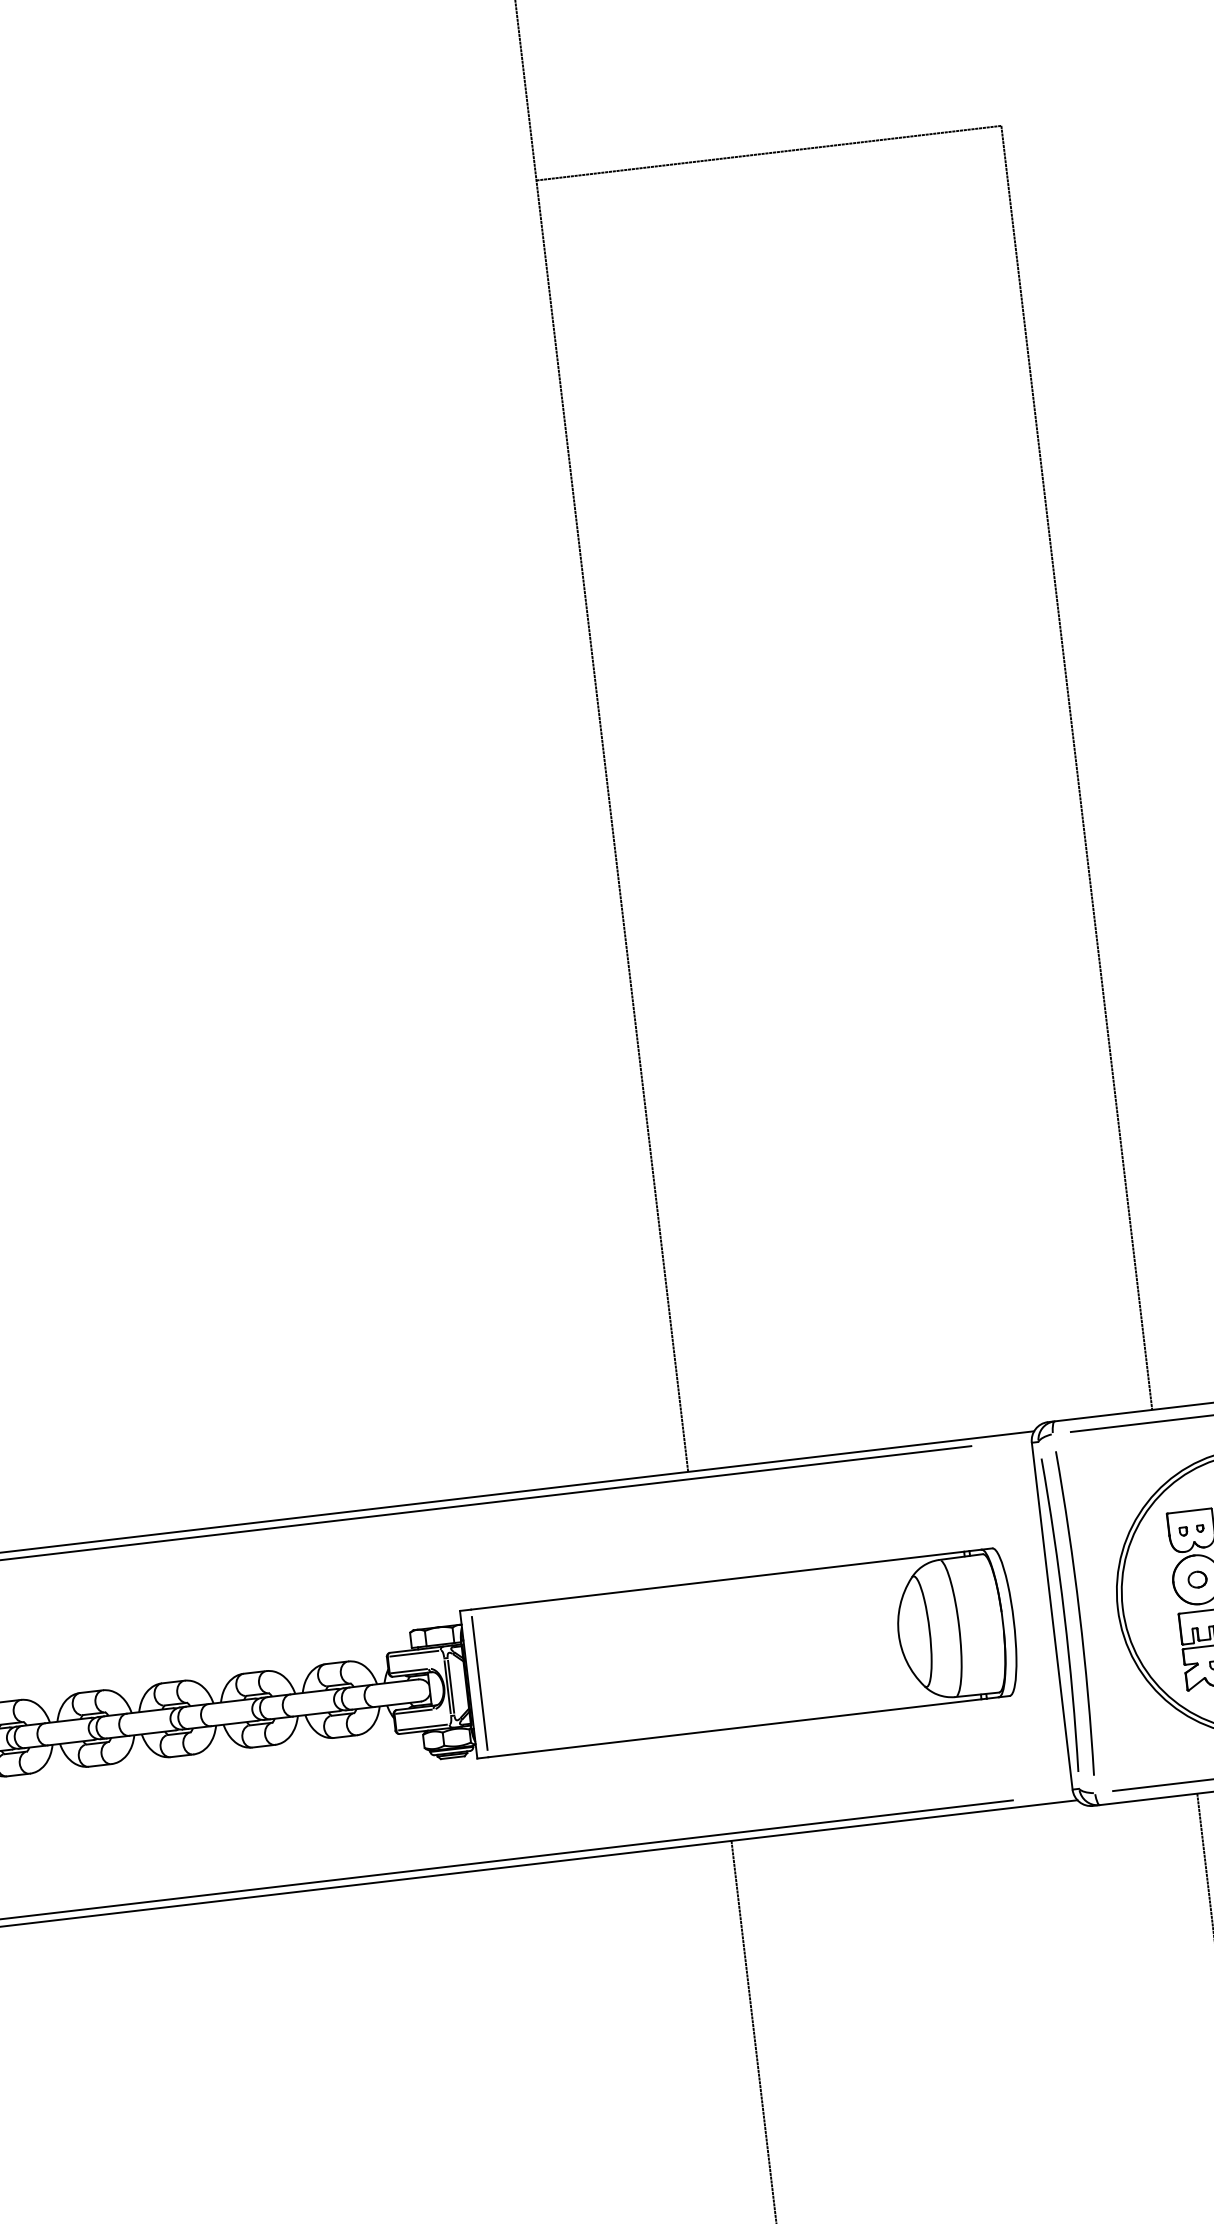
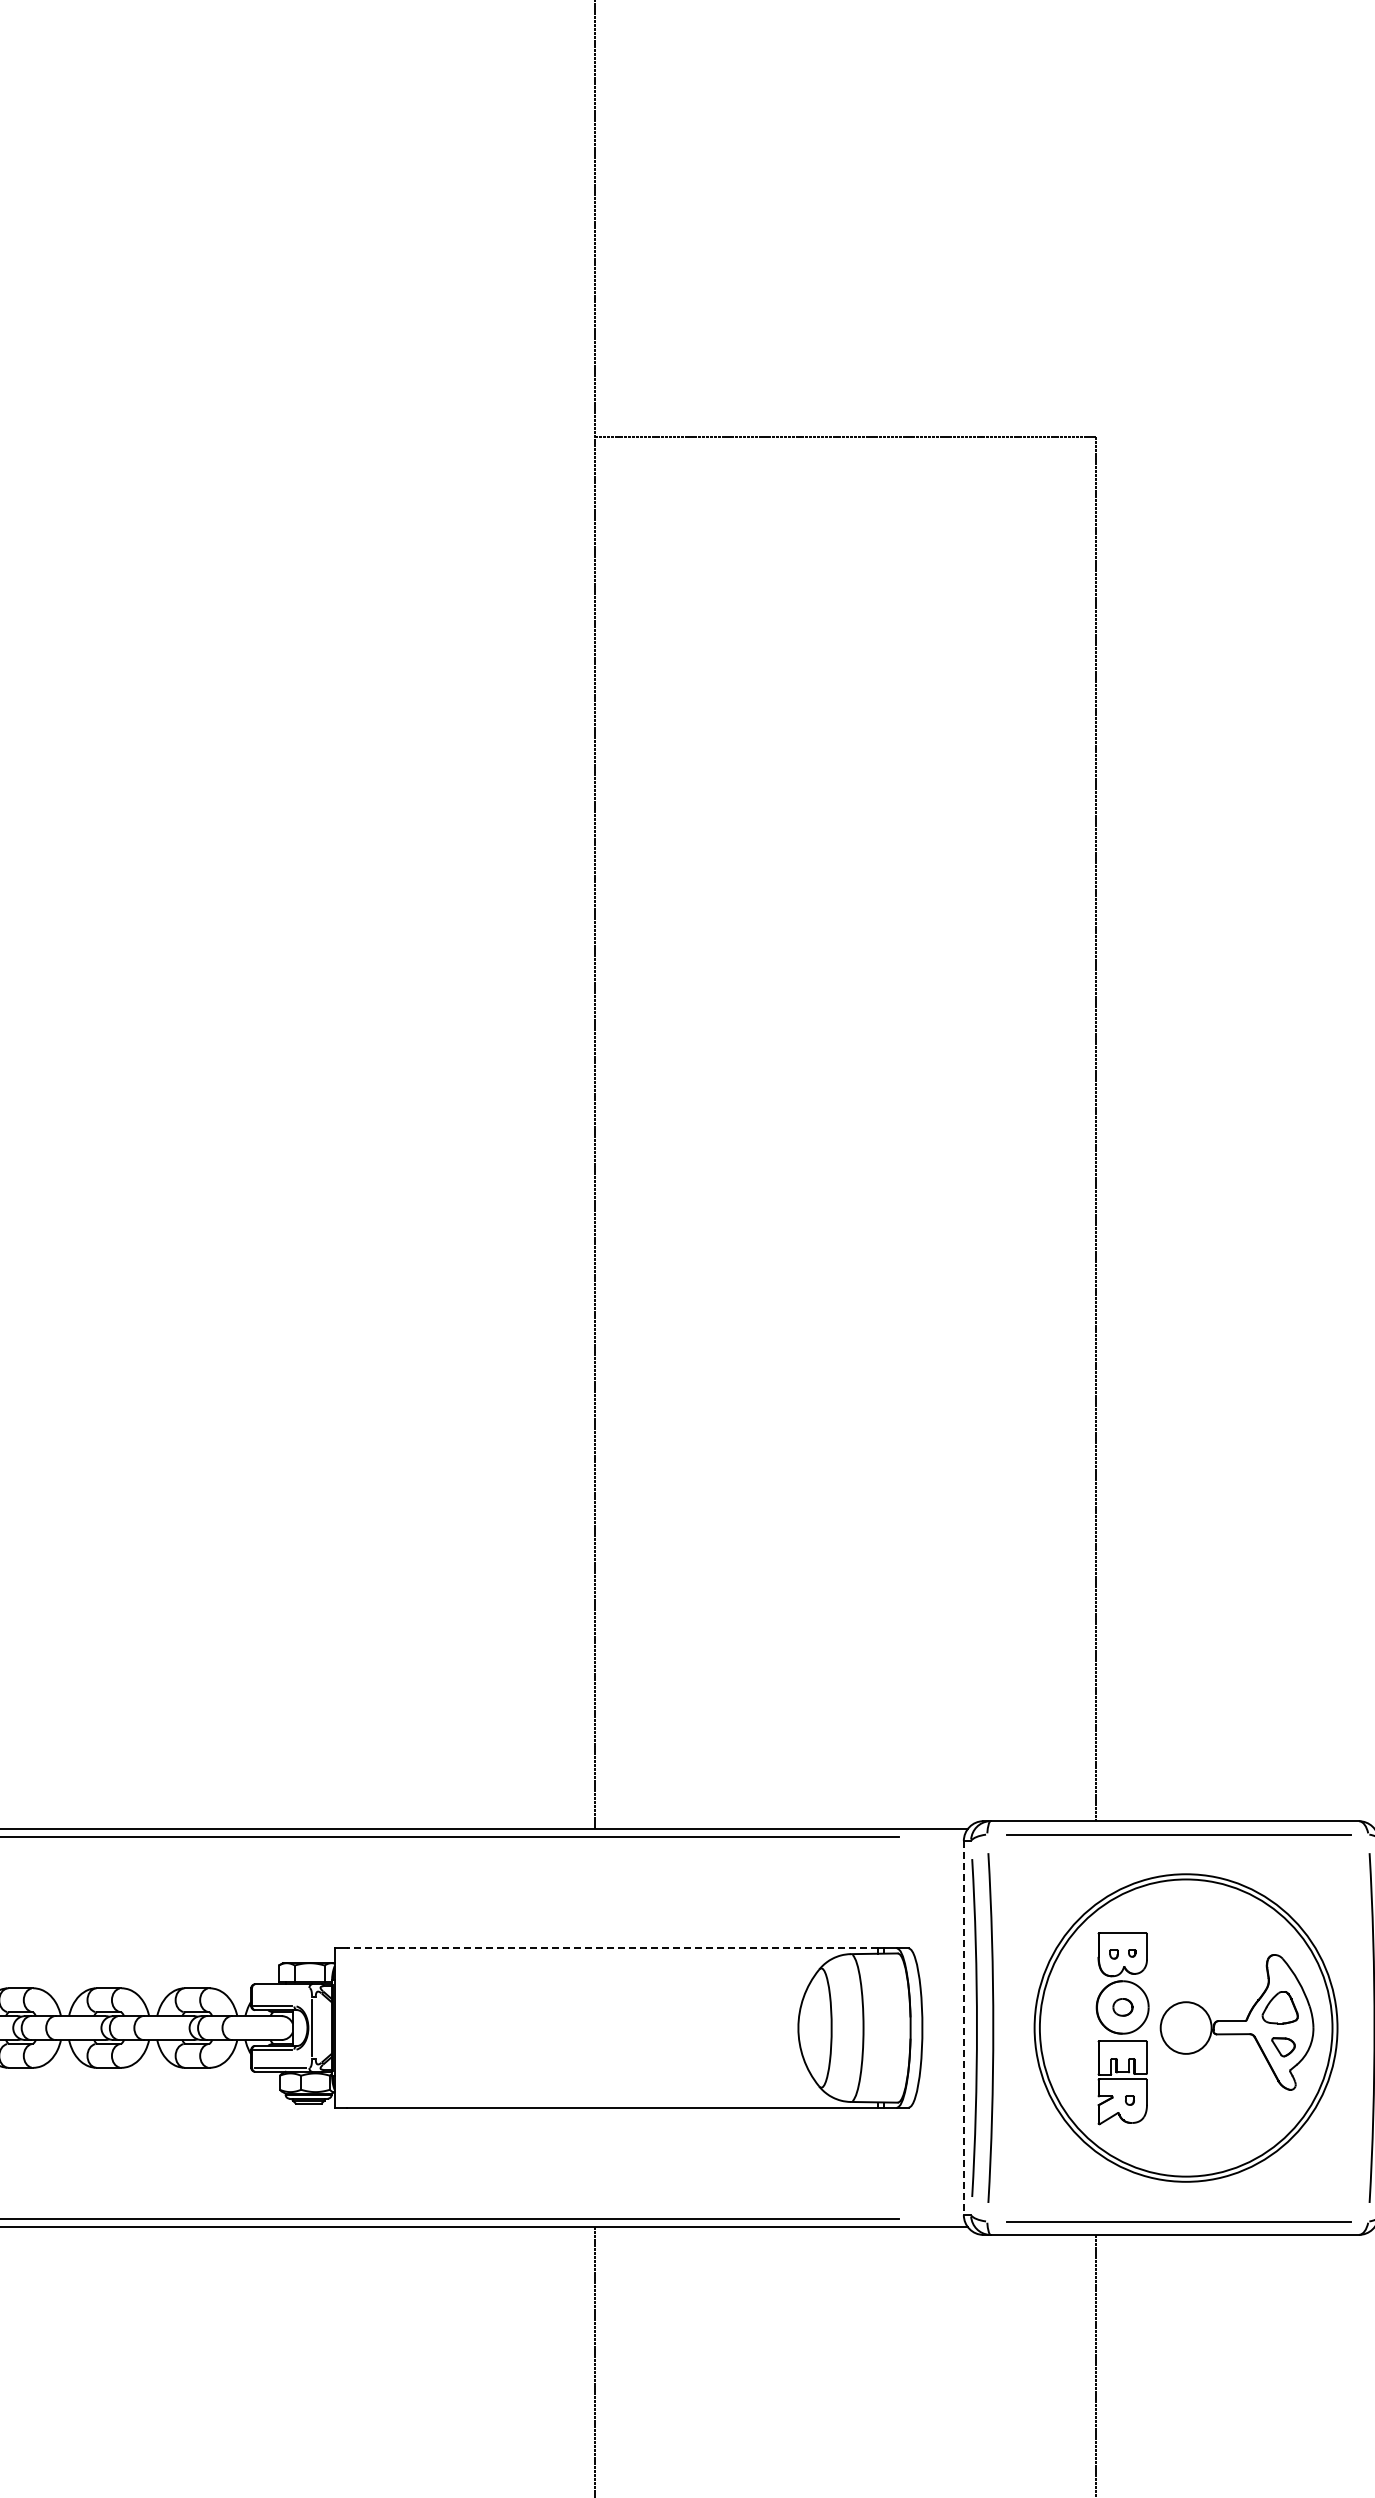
line: (717, 1580) -> (612, 1948), solid -> dashed
line: (1051, 1616) -> (963, 2028), solid -> dashed
line: (414, 1653) -> (280, 1988), removed
line: (479, 1682) -> (346, 2027), removed
line: (450, 1686) -> (315, 2027), removed

